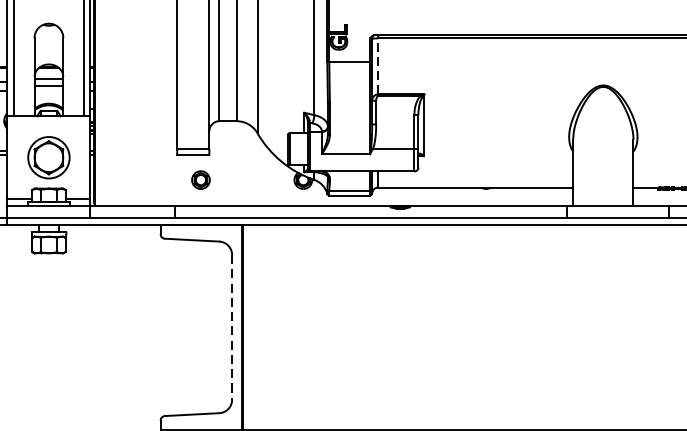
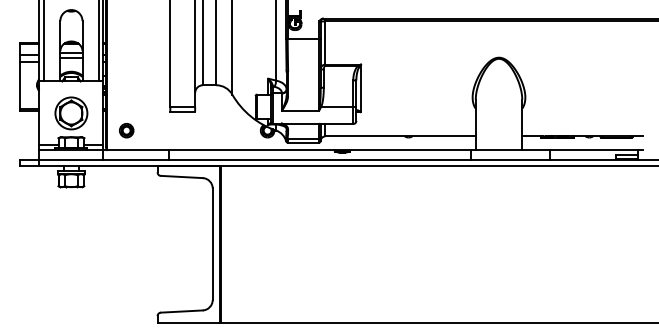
line: (378, 67) -> (325, 43), dashed -> solid
part: (200, 179) -> (126, 130), moved
line: (231, 327) -> (212, 244), dashed -> solid

